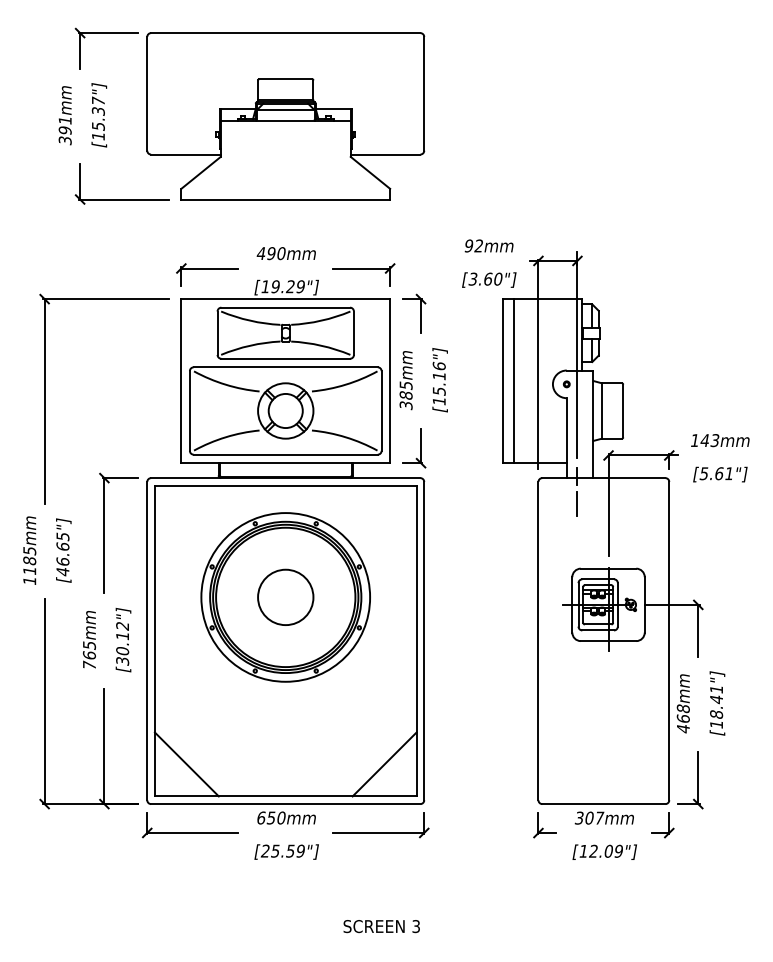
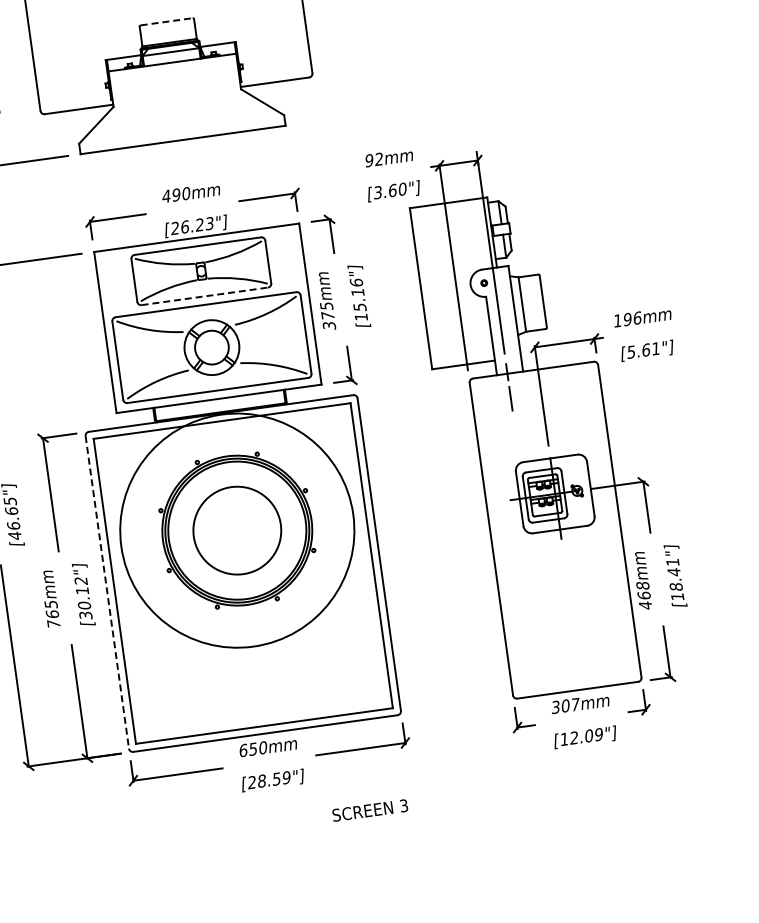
line: (286, 79) -> (167, 22), solid -> dashed
text: (282, 286) -> (191, 225), [19.29"] -> [26.23"]
line: (286, 358) -> (205, 295), solid -> dashed
line: (513, 381) -> (431, 287), removed
text: (405, 394) -> (327, 315), 385mm -> 375mm
text: (709, 440) -> (631, 318), 143mm -> 196mm
circle: (285, 597) -> (237, 530), size x1.4
circle: (285, 597) -> (237, 530), size x1.6
line: (147, 641) -> (107, 592), solid -> dashed
line: (186, 764) -> (162, 708), removed
line: (384, 764) -> (357, 681), removed
text: (275, 850) -> (261, 780), [25.59"] -> [28.59"]
text: (381, 926) -> (369, 810), moved

